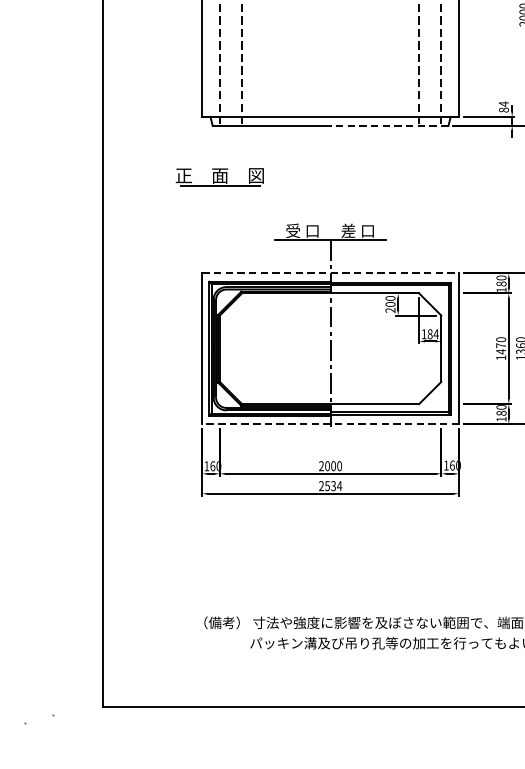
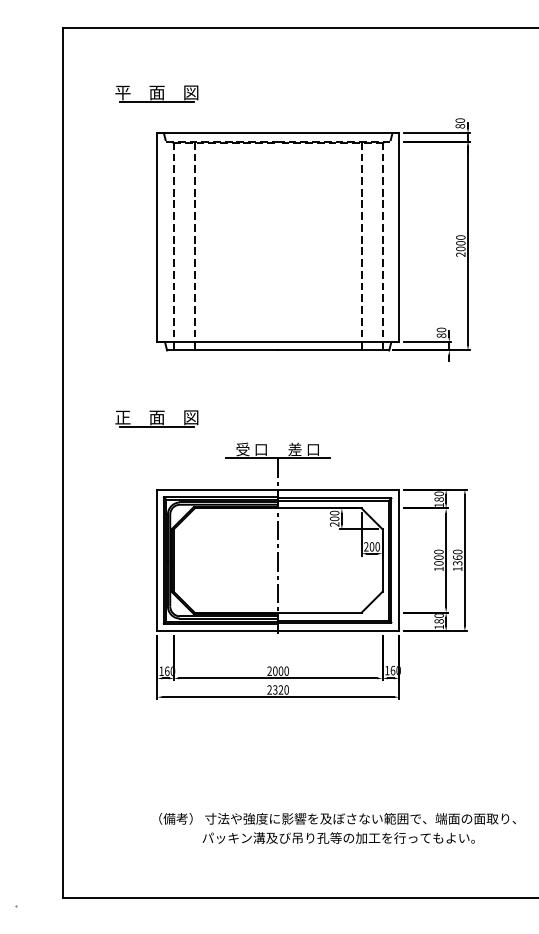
text: (503, 103) -> (441, 329), 84 -> 80
line: (389, 125) -> (333, 350), dashed -> solid
part: (219, 176) -> (156, 418), moved
line: (330, 273) -> (278, 489), dashed -> solid
text: (430, 333) -> (372, 546), 184 -> 200
text: (500, 348) -> (438, 560), 1470 -> 1000
line: (329, 424) -> (277, 631), dashed -> solid
text: (334, 485) -> (281, 689), 2534 -> 2320

